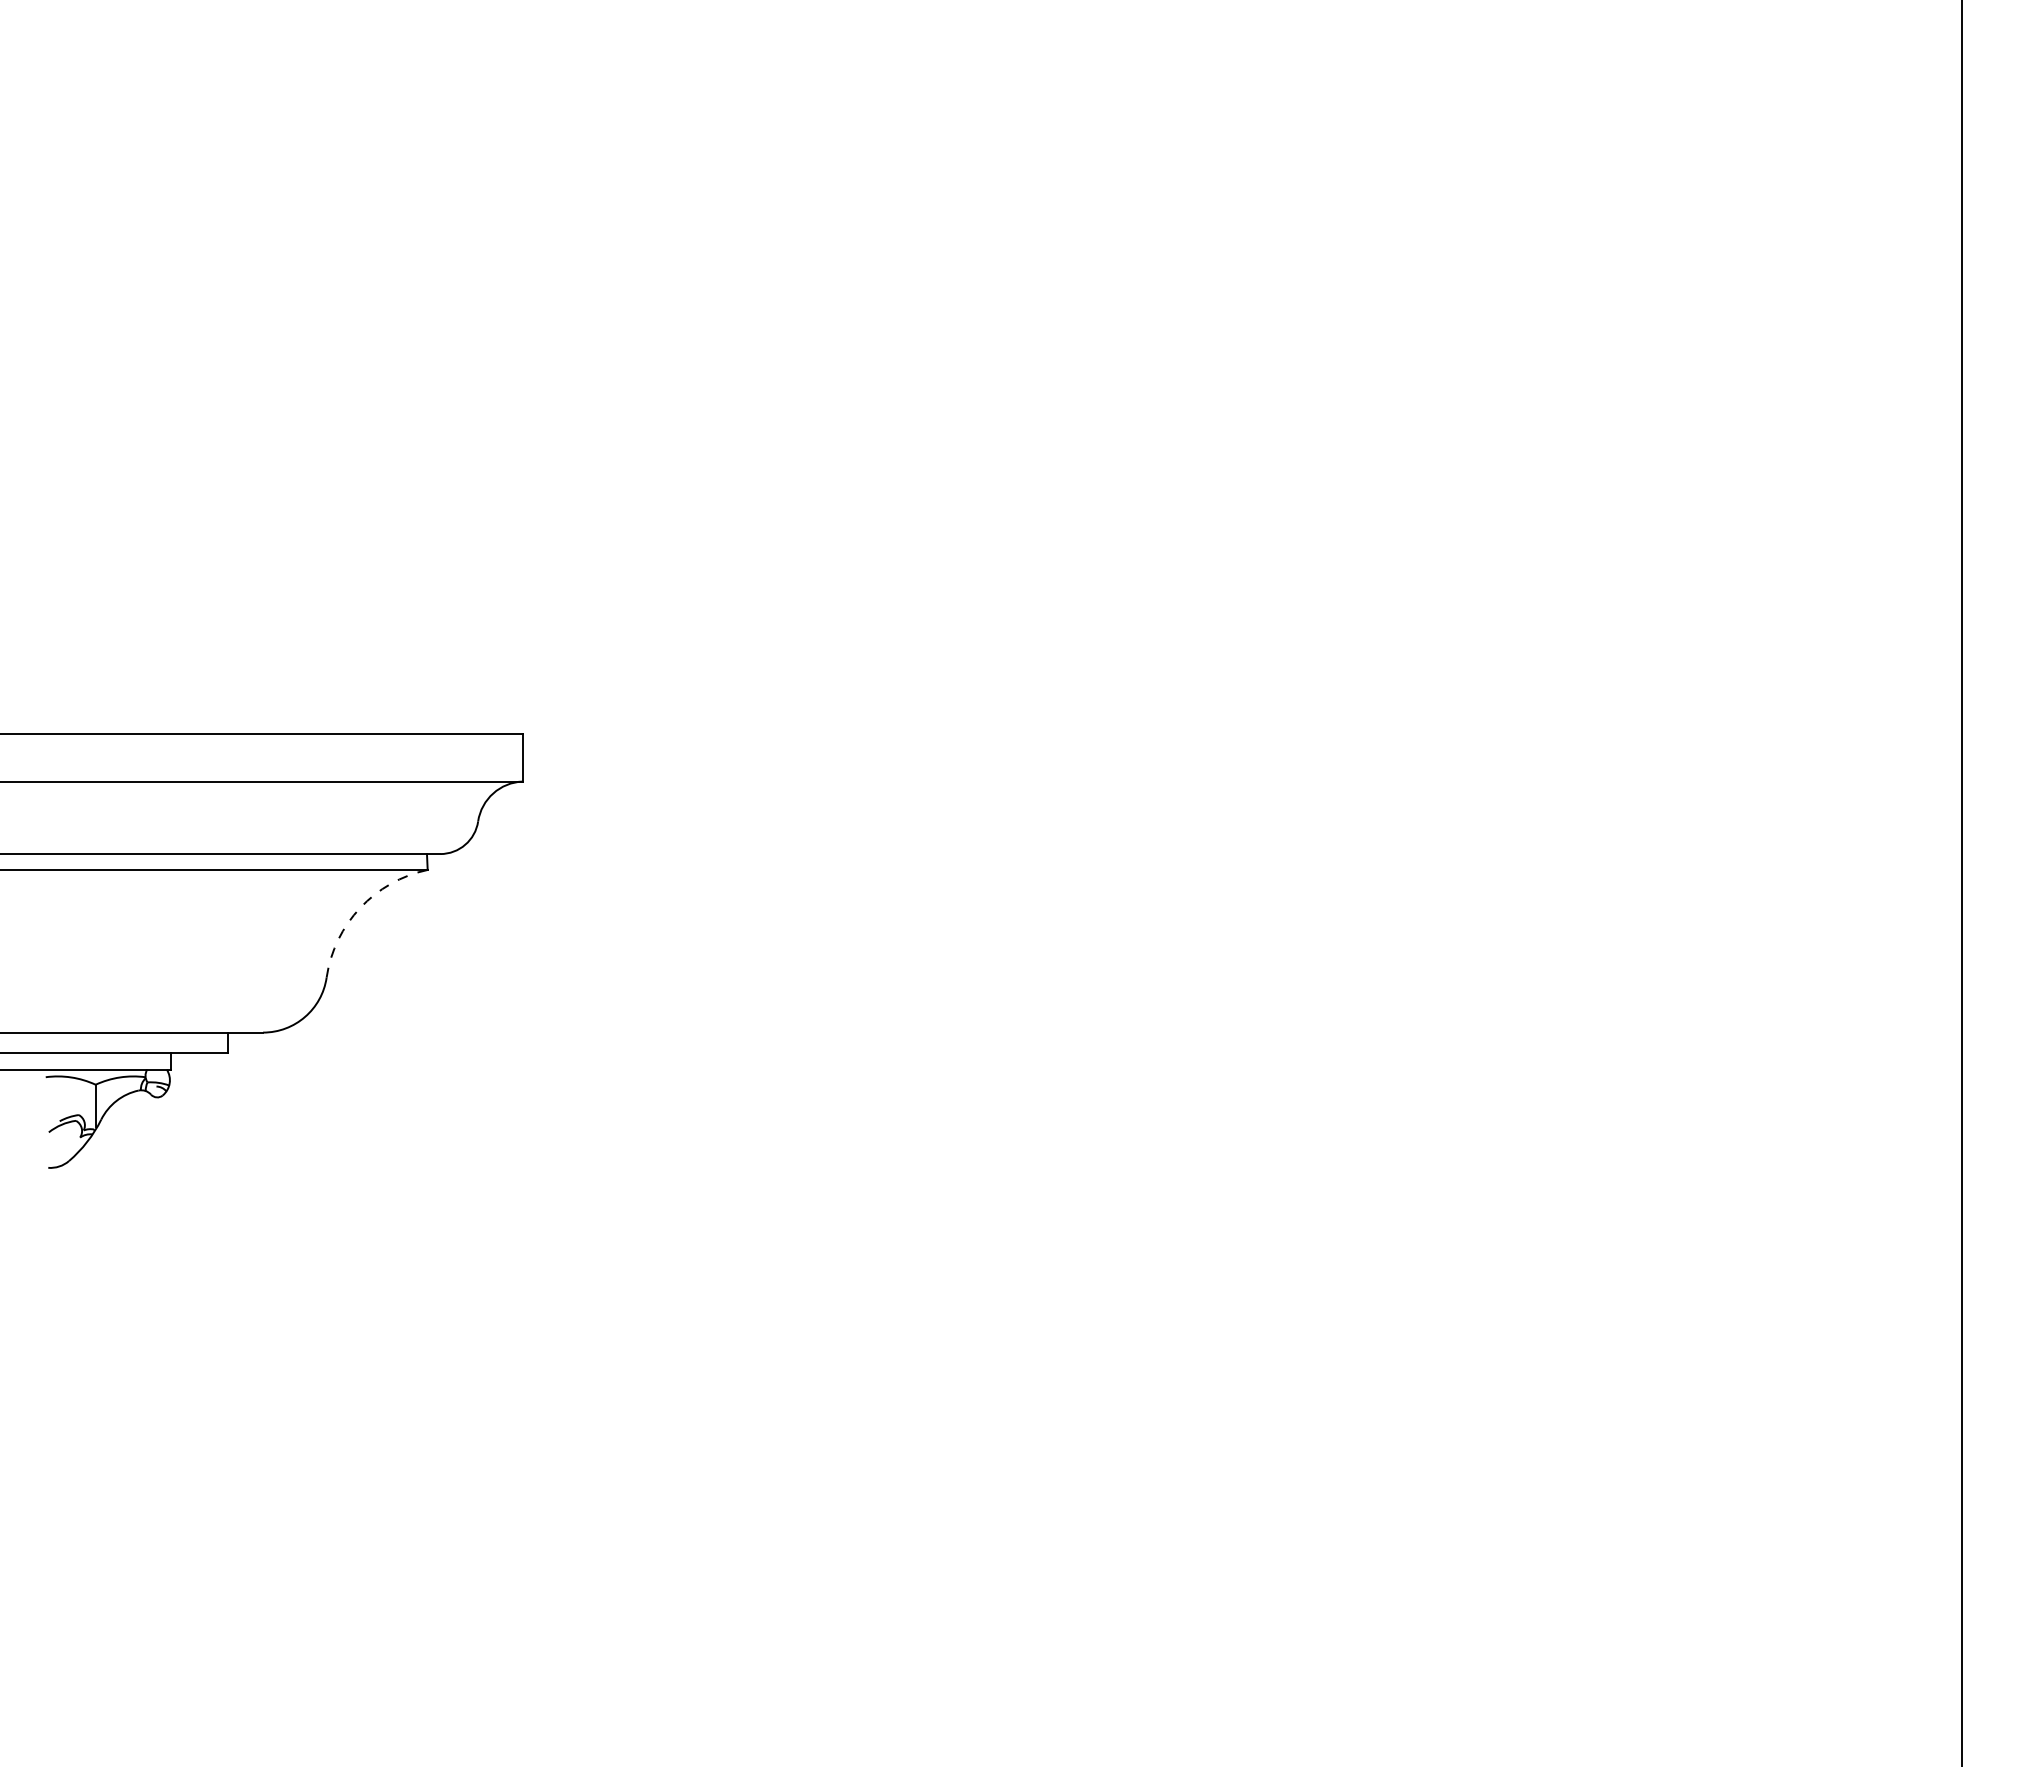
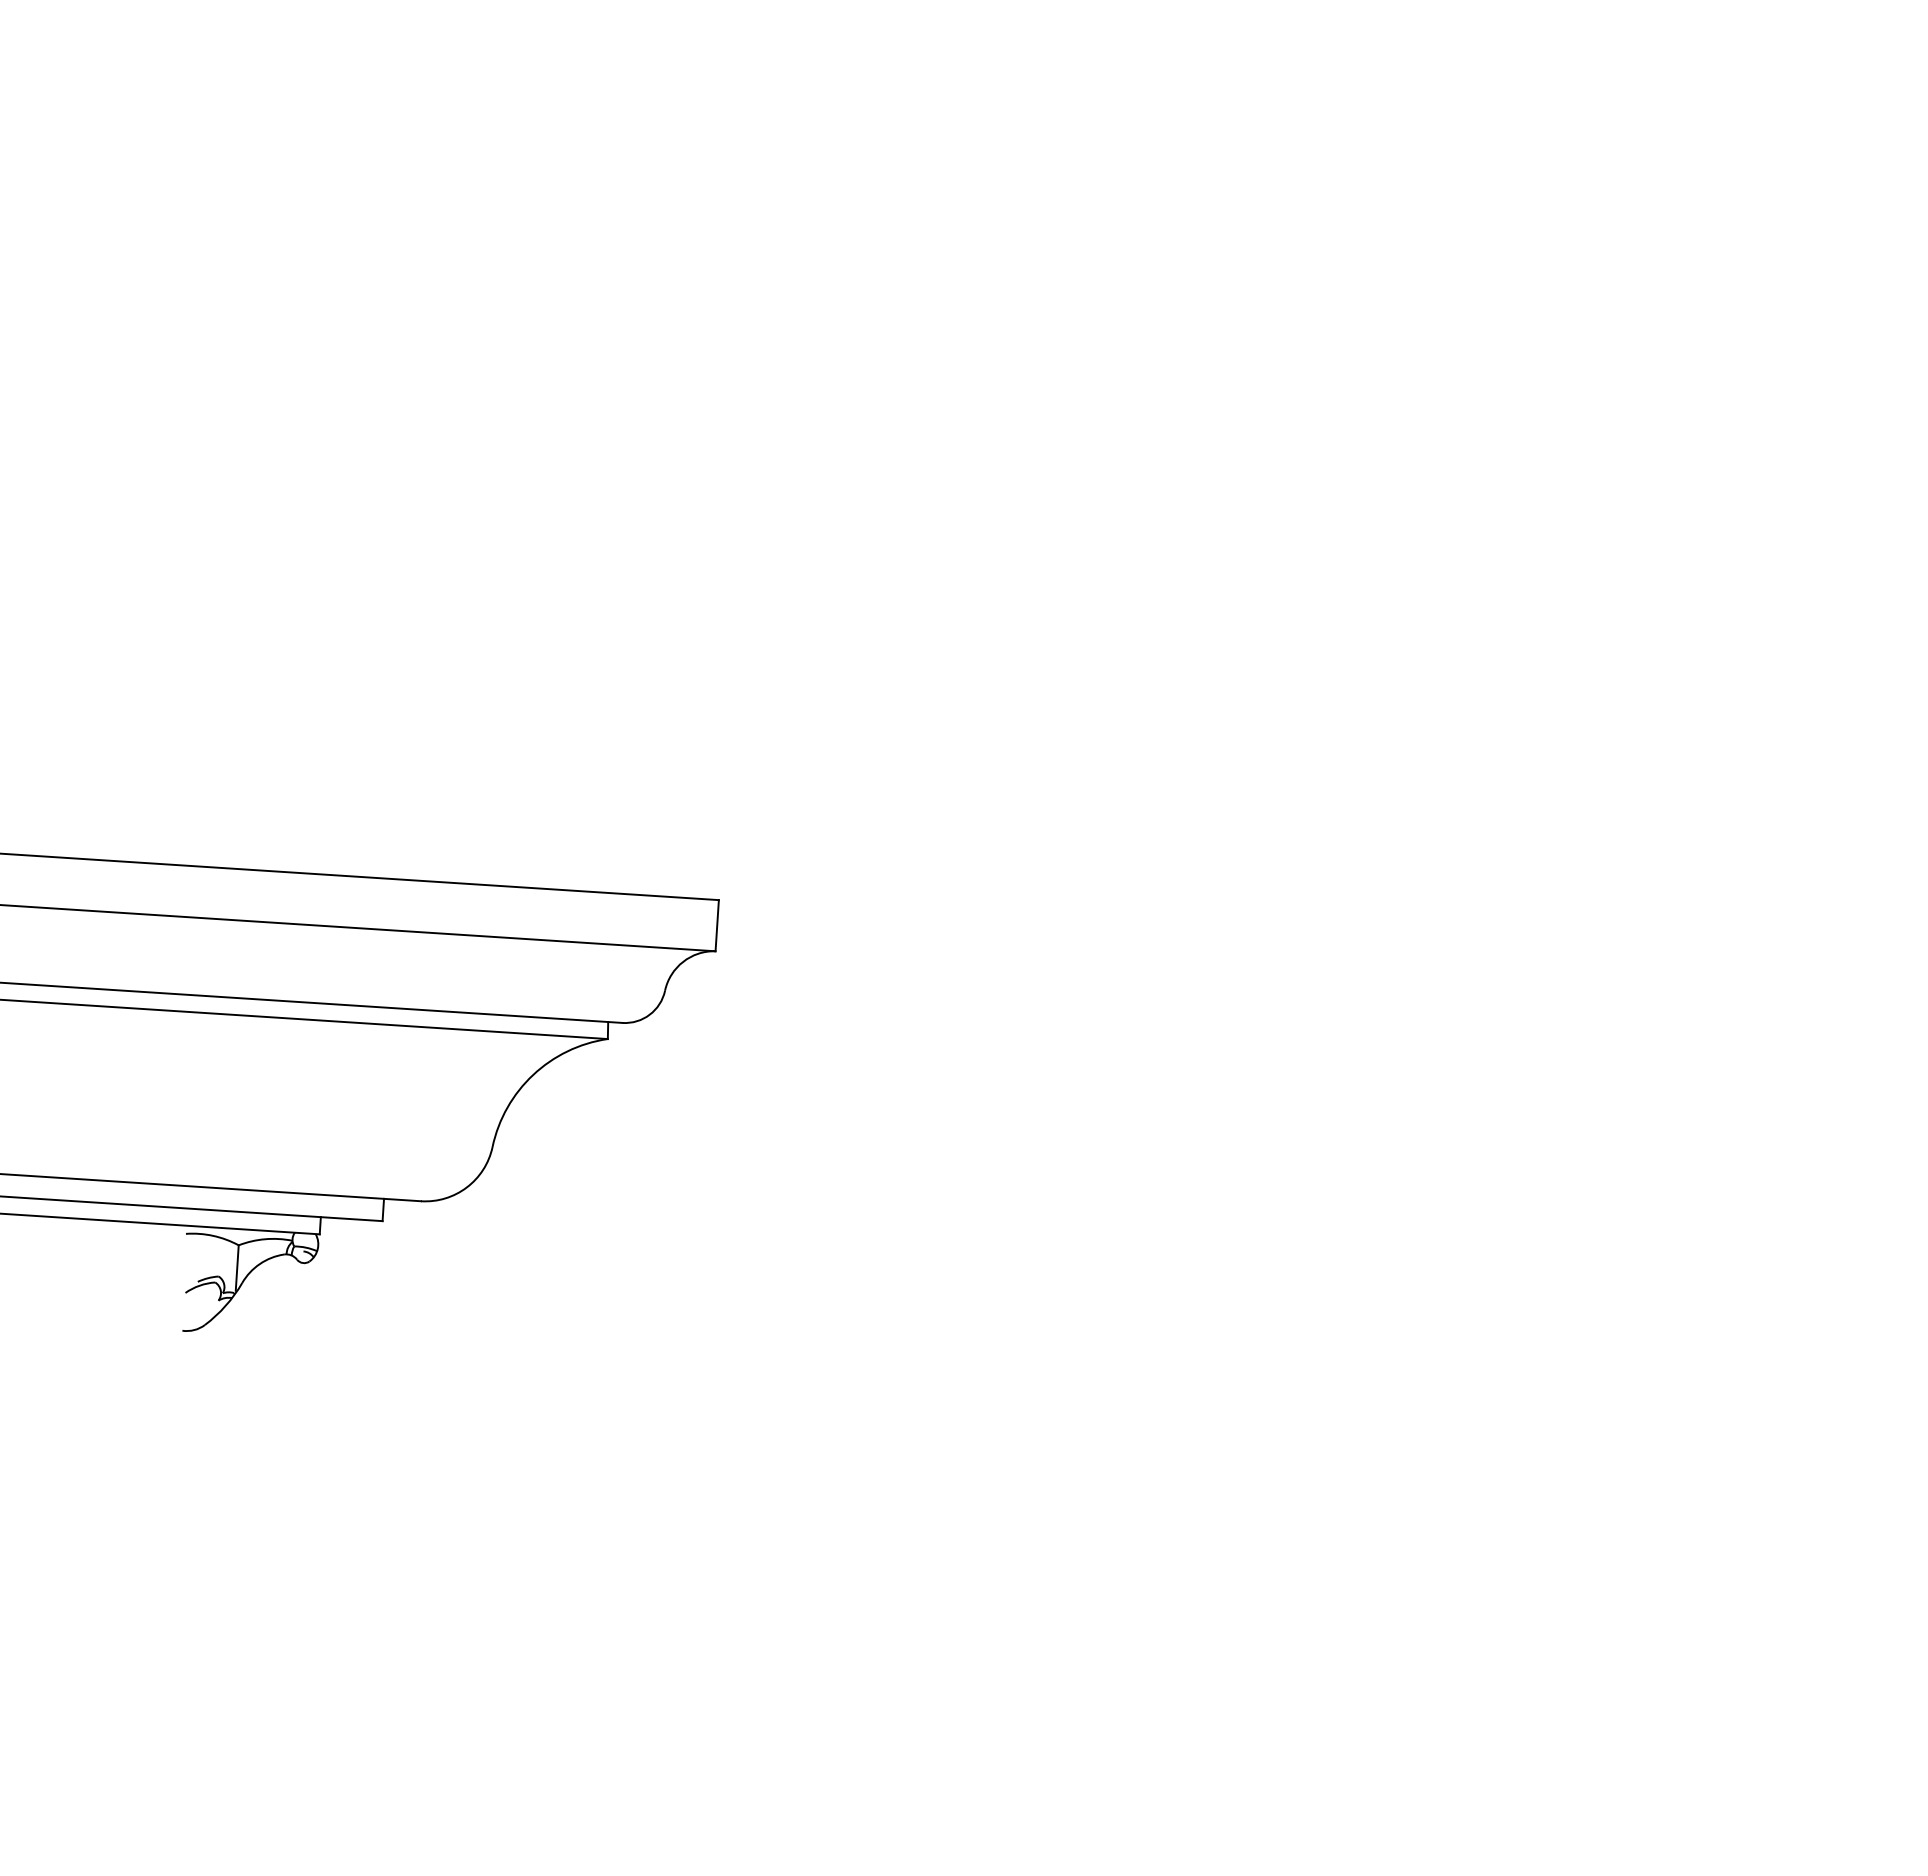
arc: (360, 907) -> (533, 1074), dashed -> solid

